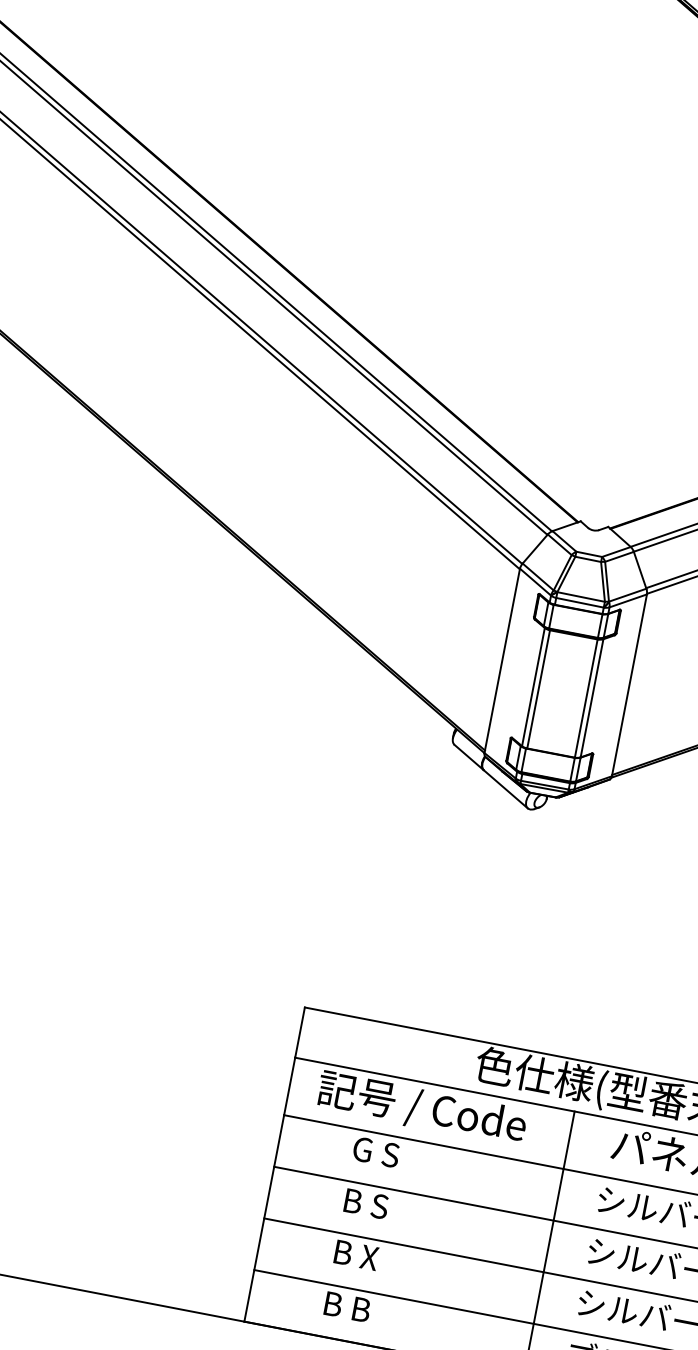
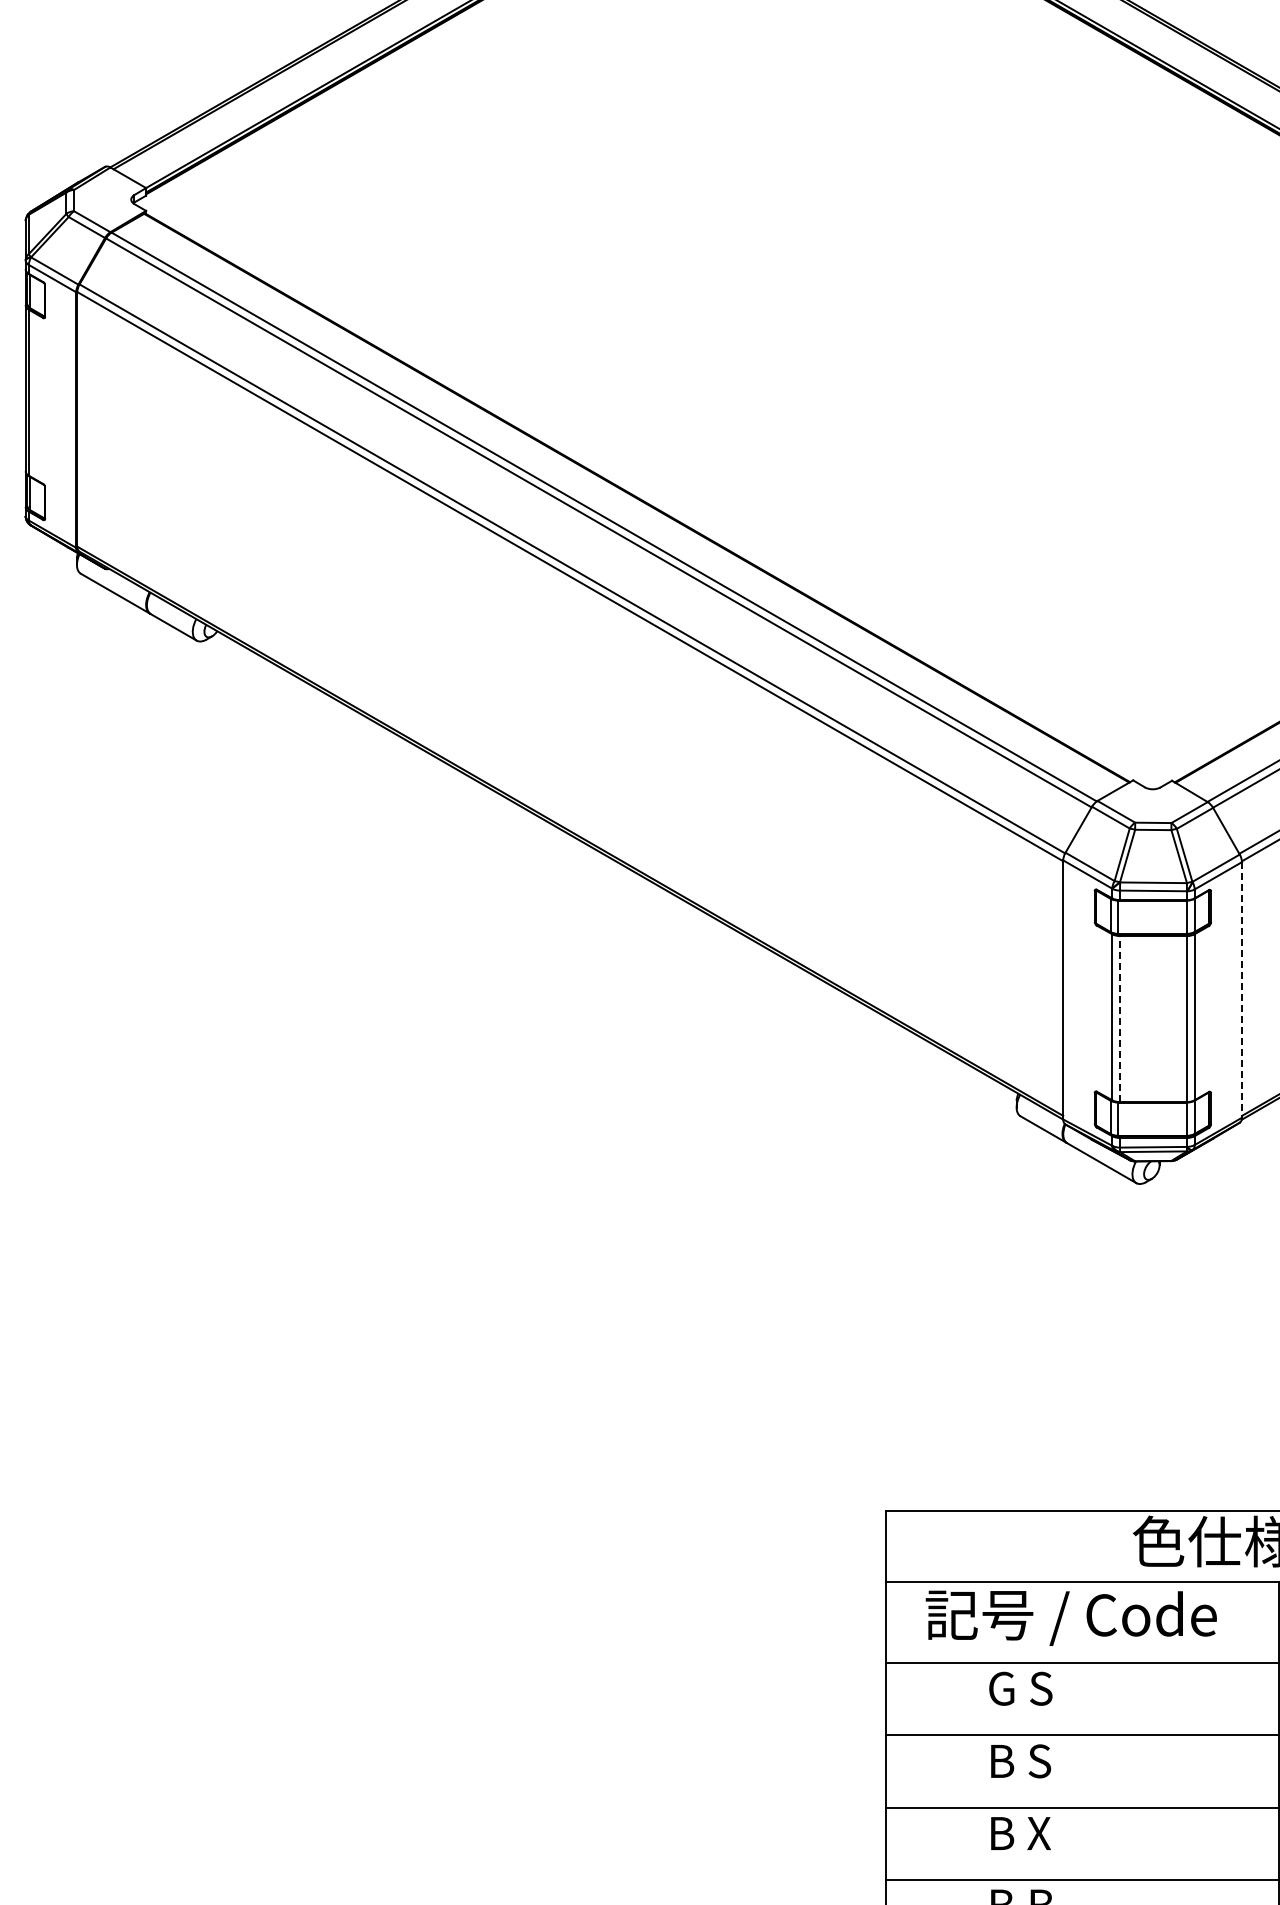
line: (629, 685) -> (1242, 989), solid -> dashed
line: (539, 689) -> (1120, 1018), solid -> dashed

